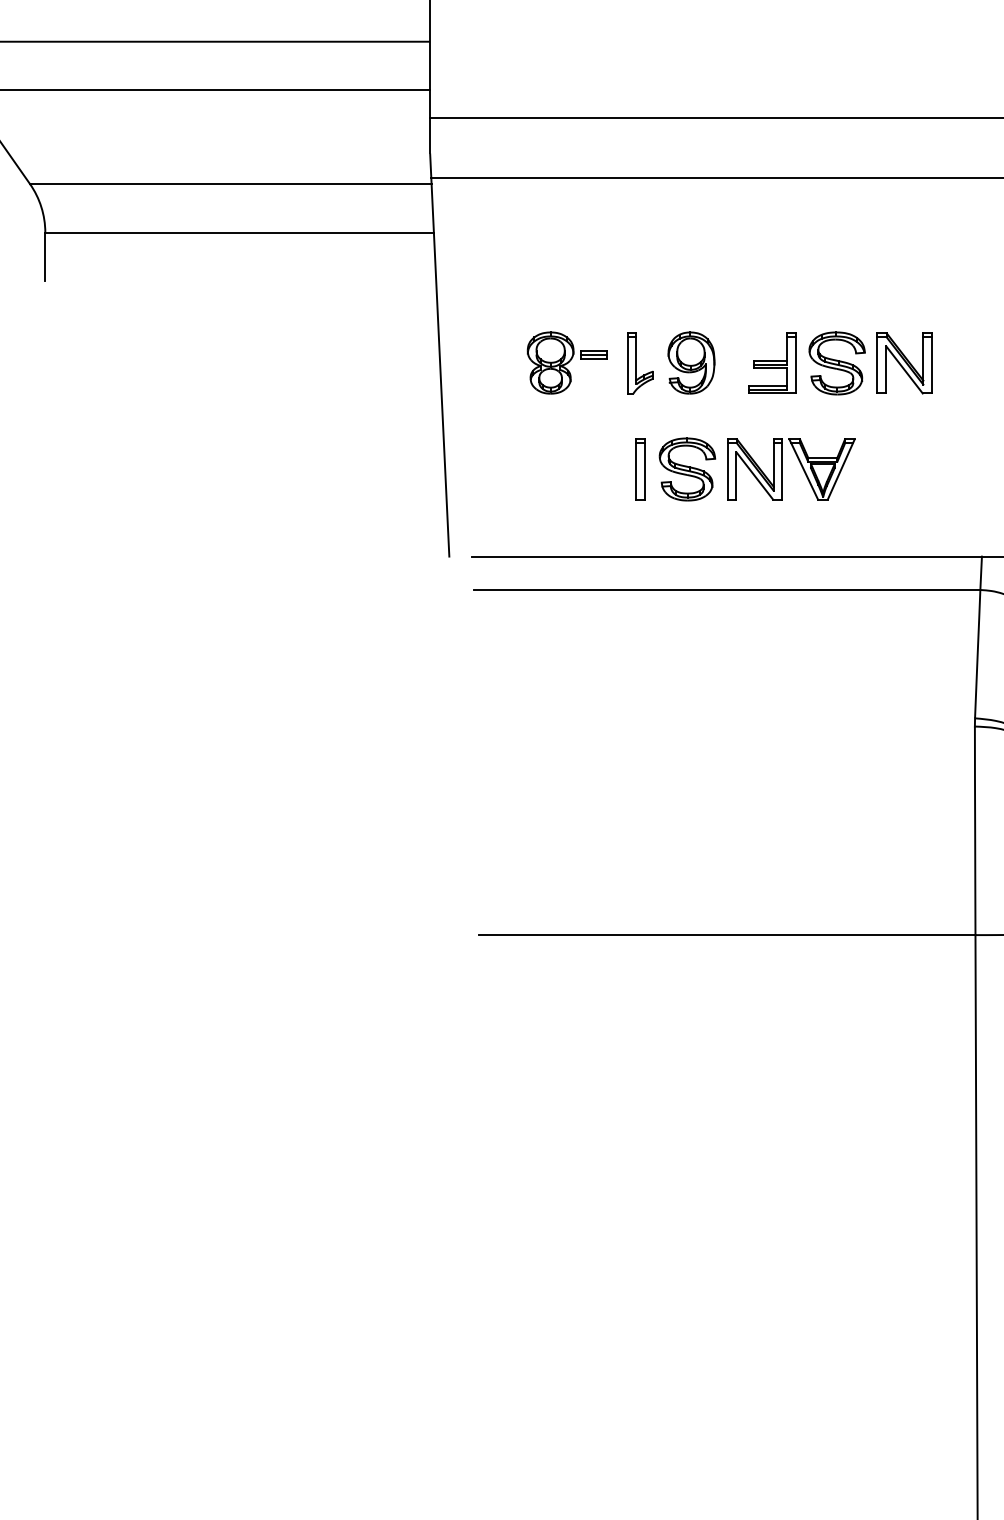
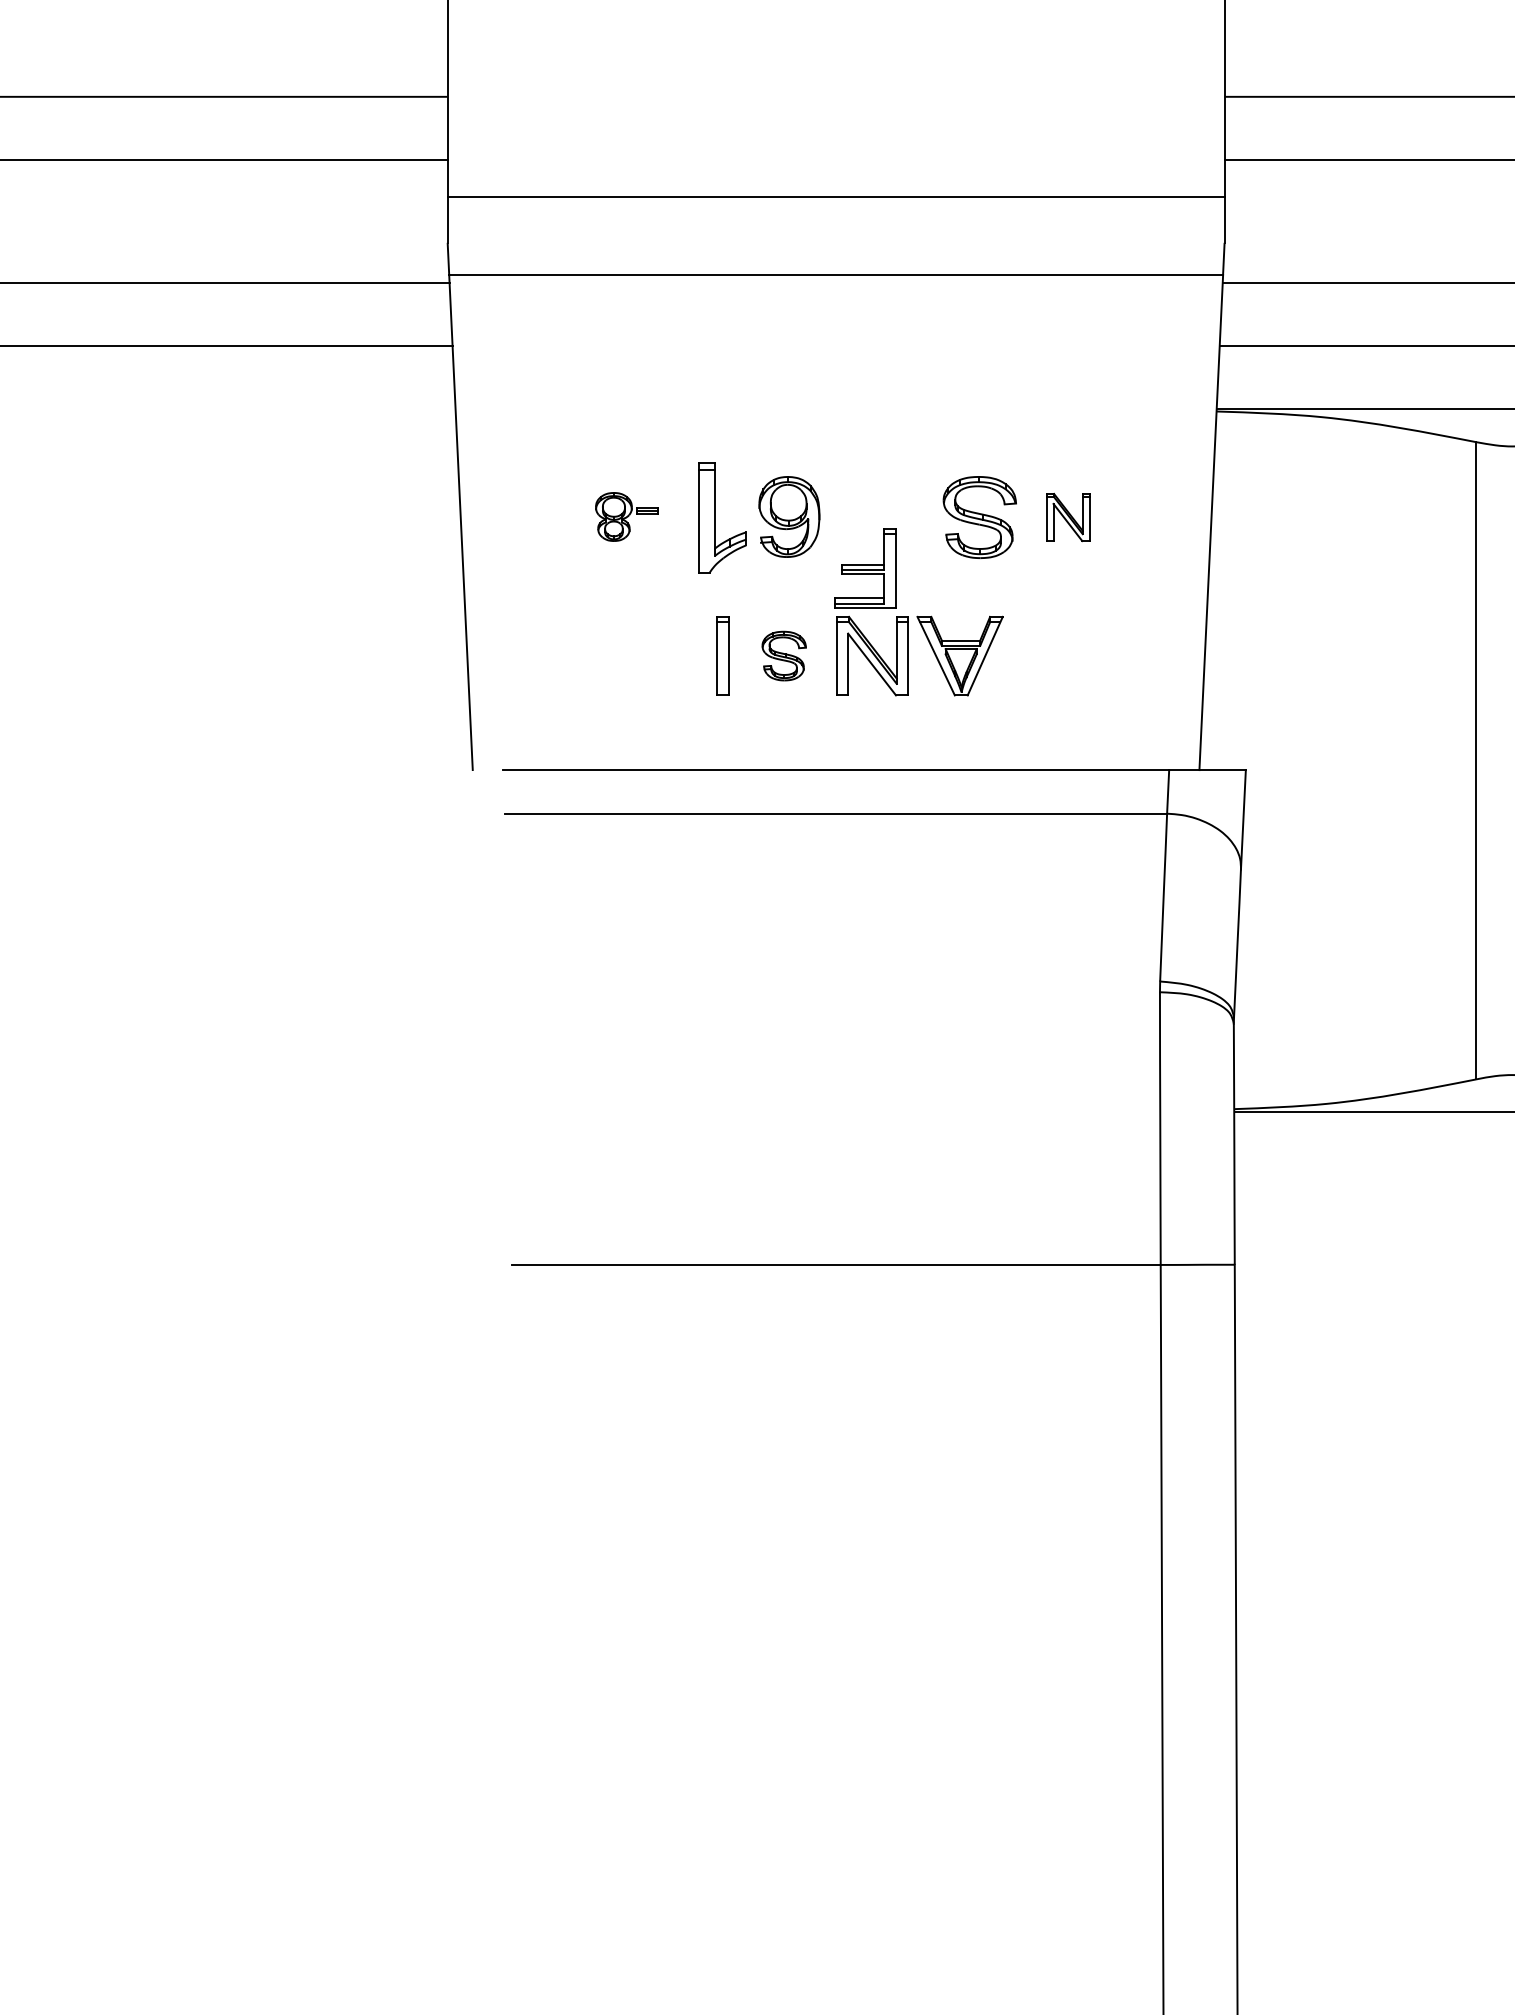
part: (566, 362) -> (626, 516), size x0.6
part: (640, 363) -> (722, 517), size x1.4
part: (772, 363) -> (865, 568), moved
part: (904, 363) -> (1067, 517), size x0.6
part: (687, 469) -> (784, 655), size x0.6

